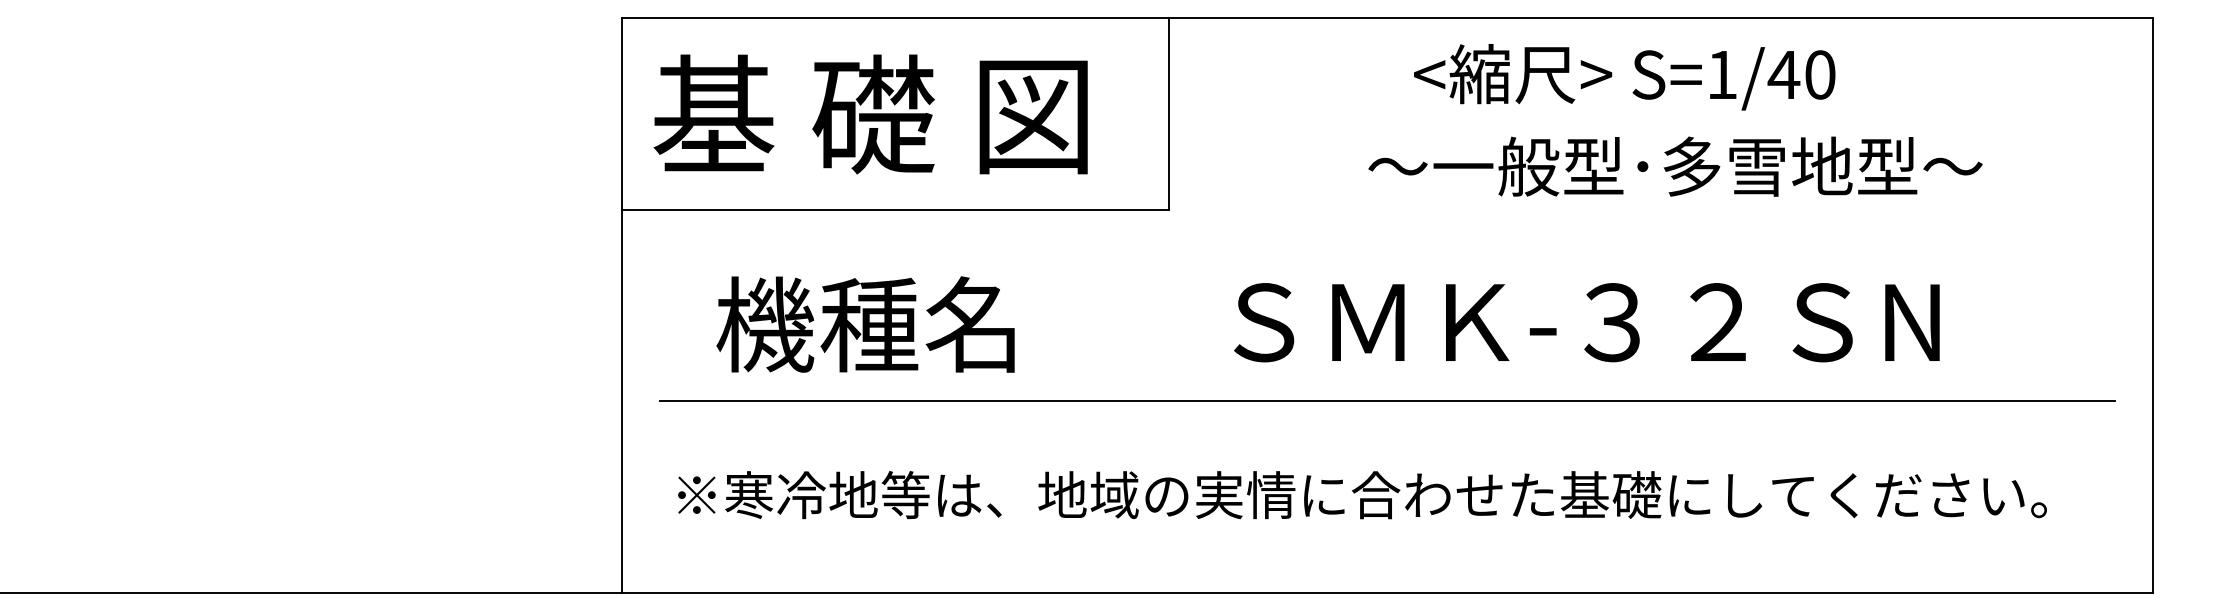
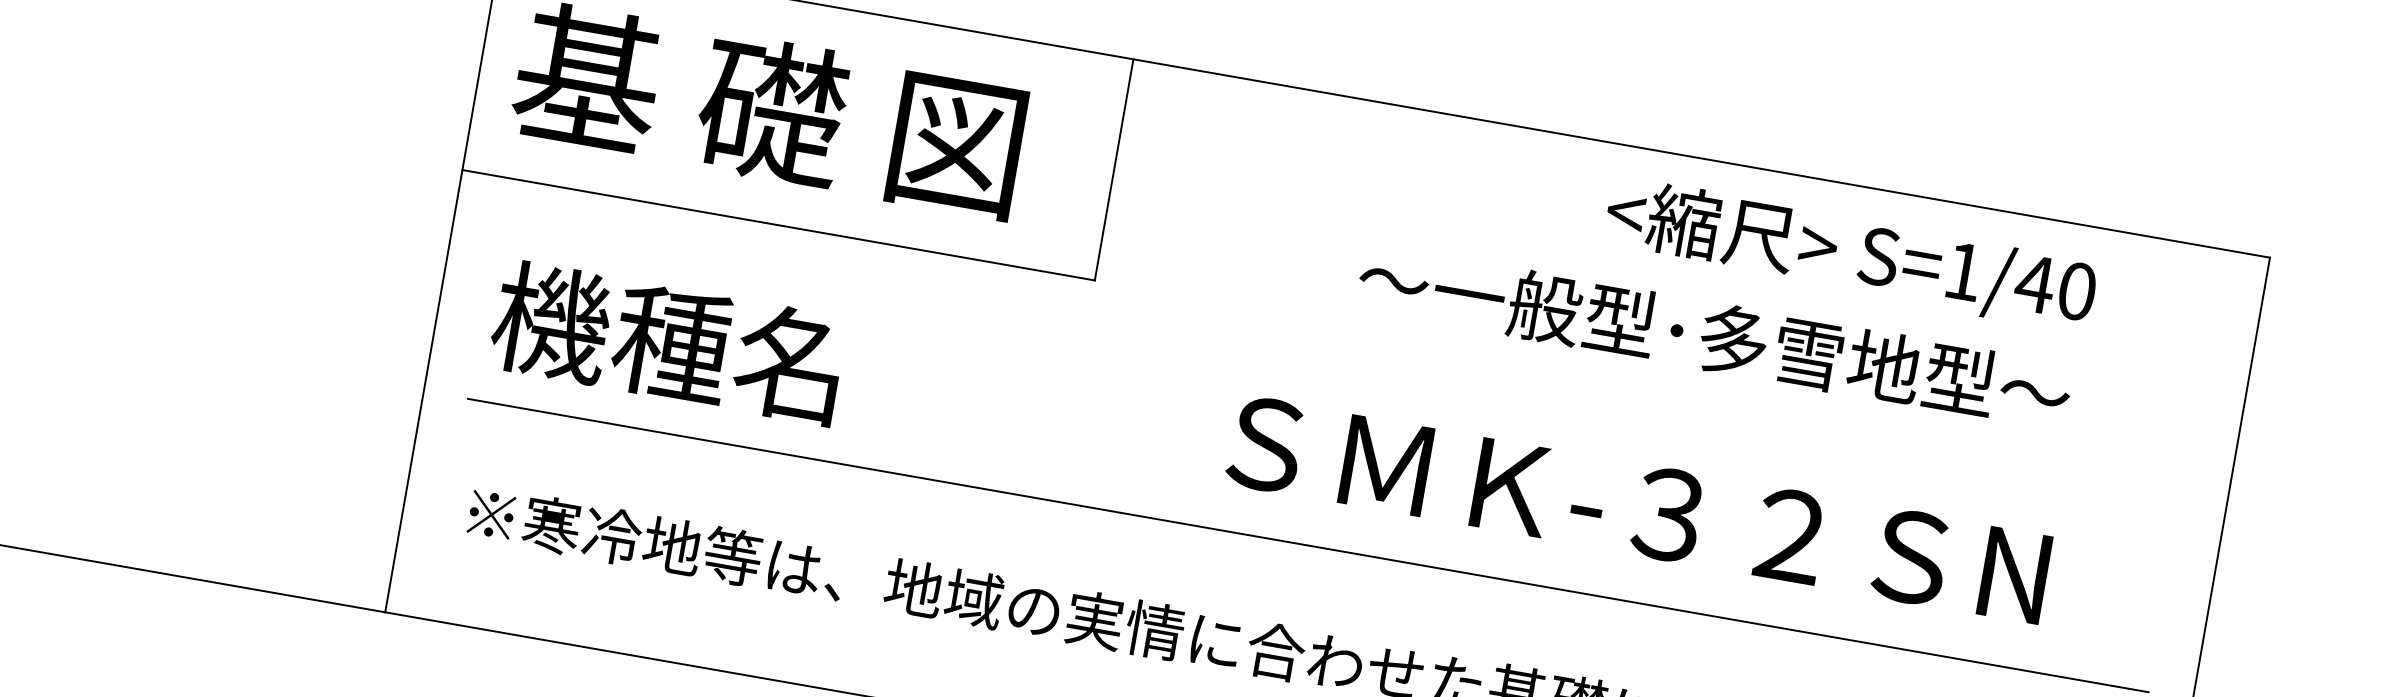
text: (1624, 77) -> (1850, 254), moved
text: (1675, 166) -> (1714, 337), moved
text: (1586, 322) -> (1638, 509), moved
text: (865, 324) -> (667, 342), moved

